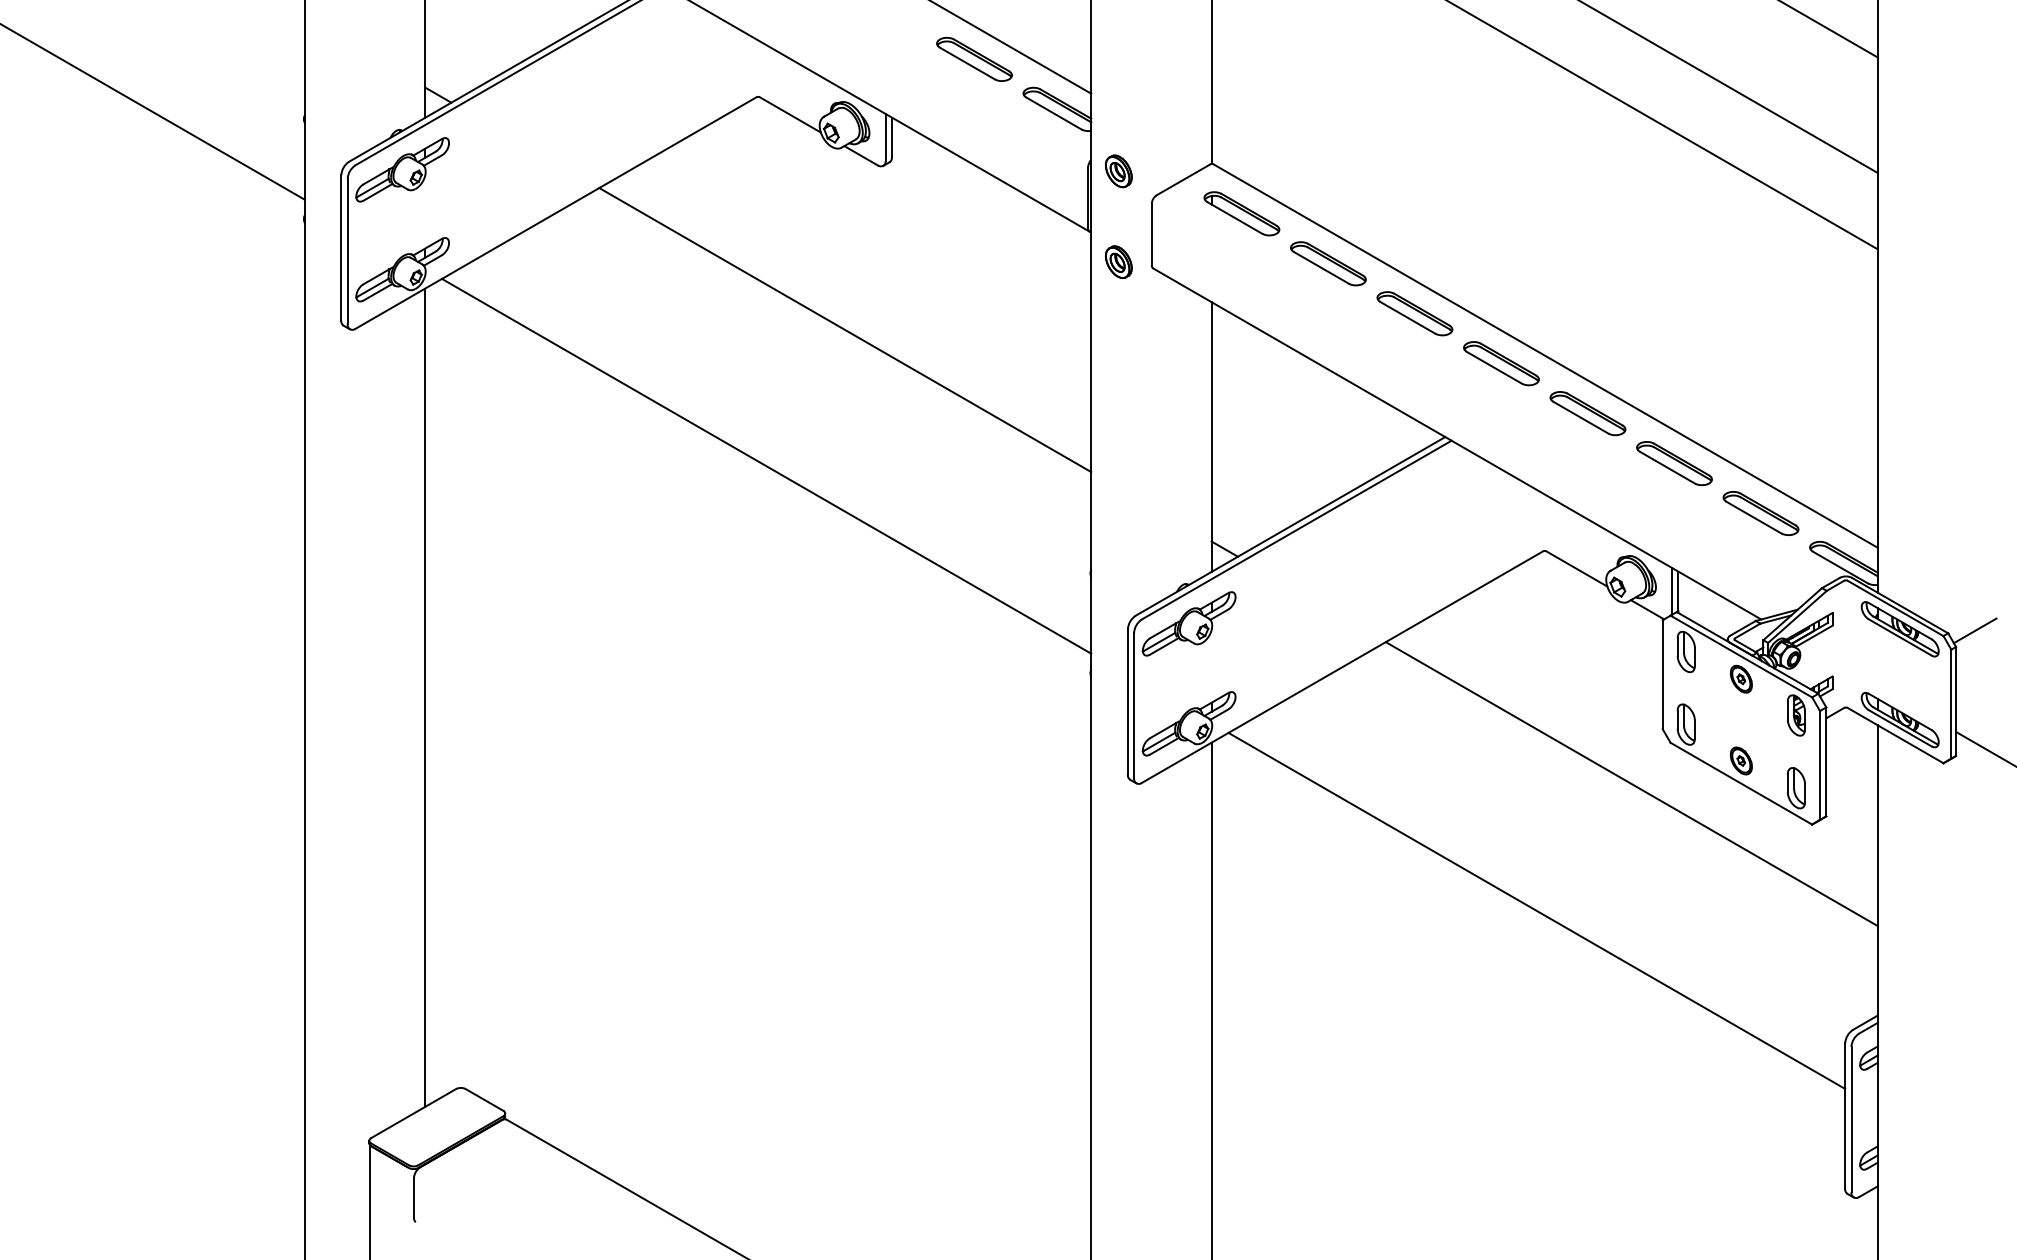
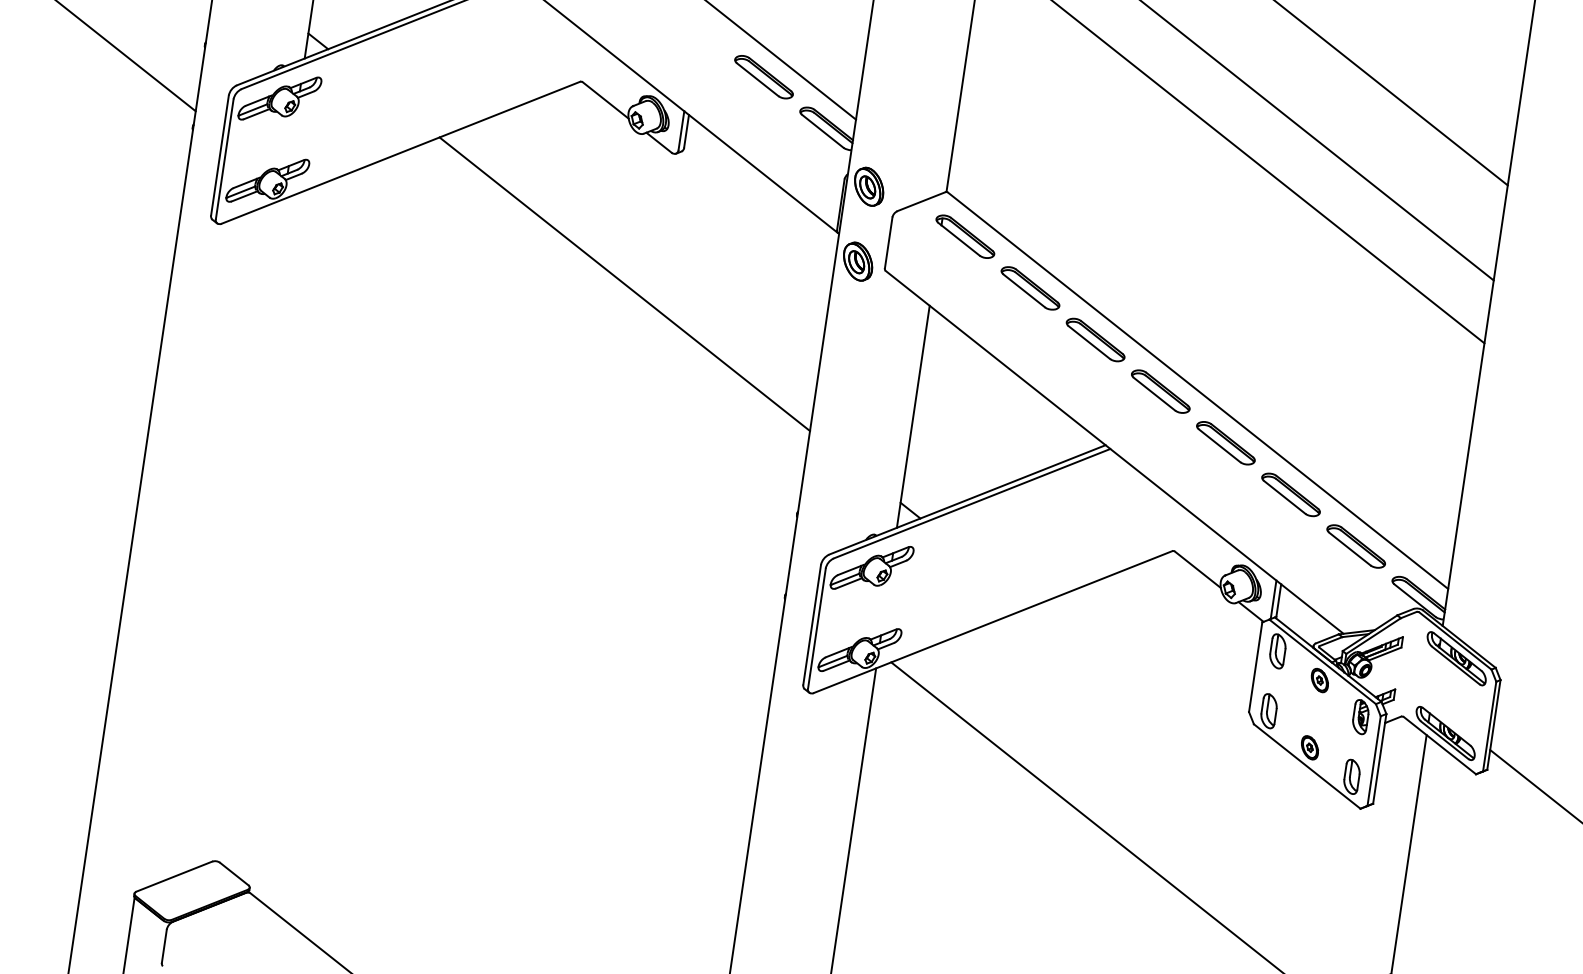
part: (1118, 171) -> (868, 186), size x1.4
part: (1118, 261) -> (857, 261), size x1.4
line: (766, 465) -> (543, 386), removed
line: (1974, 630) -> (1517, 668), removed
line: (425, 697) -> (234, 535), removed
line: (1631, 784) -> (1216, 753), removed

